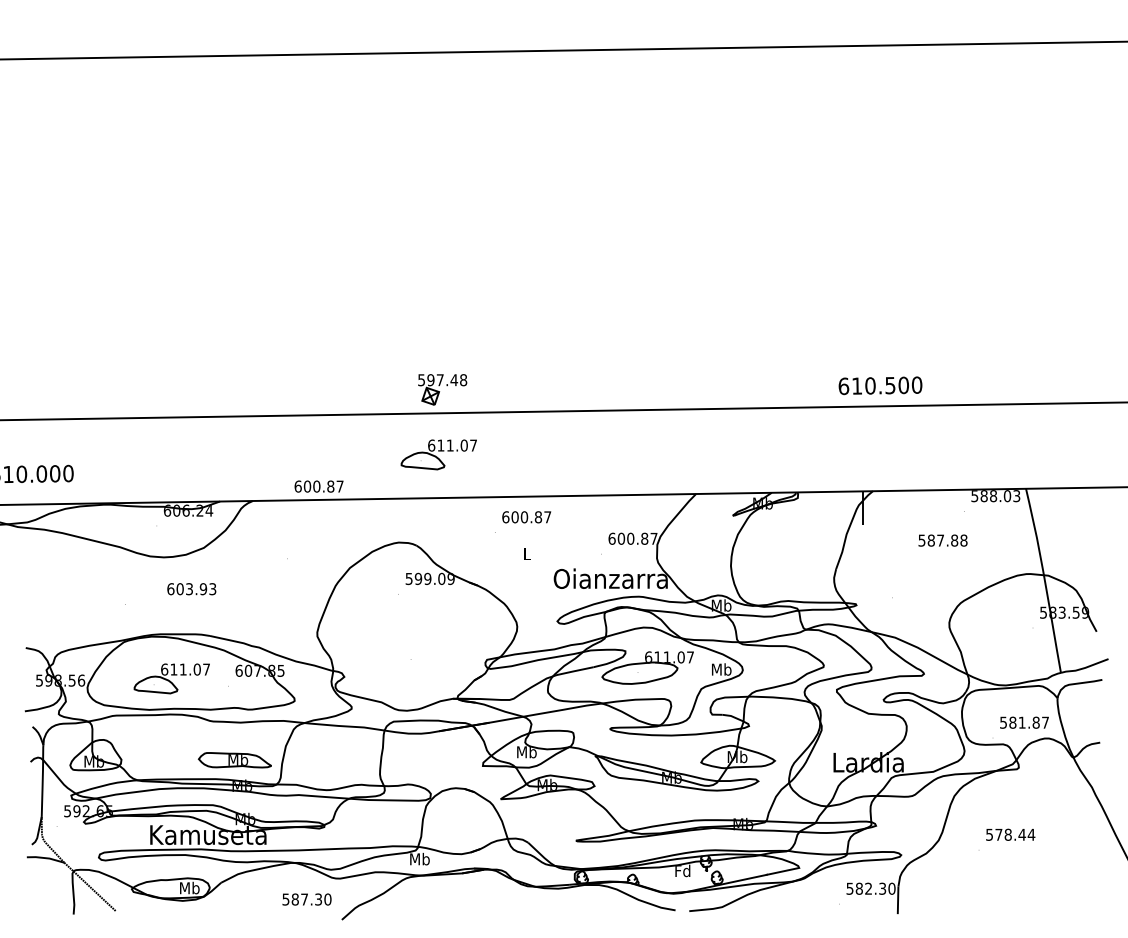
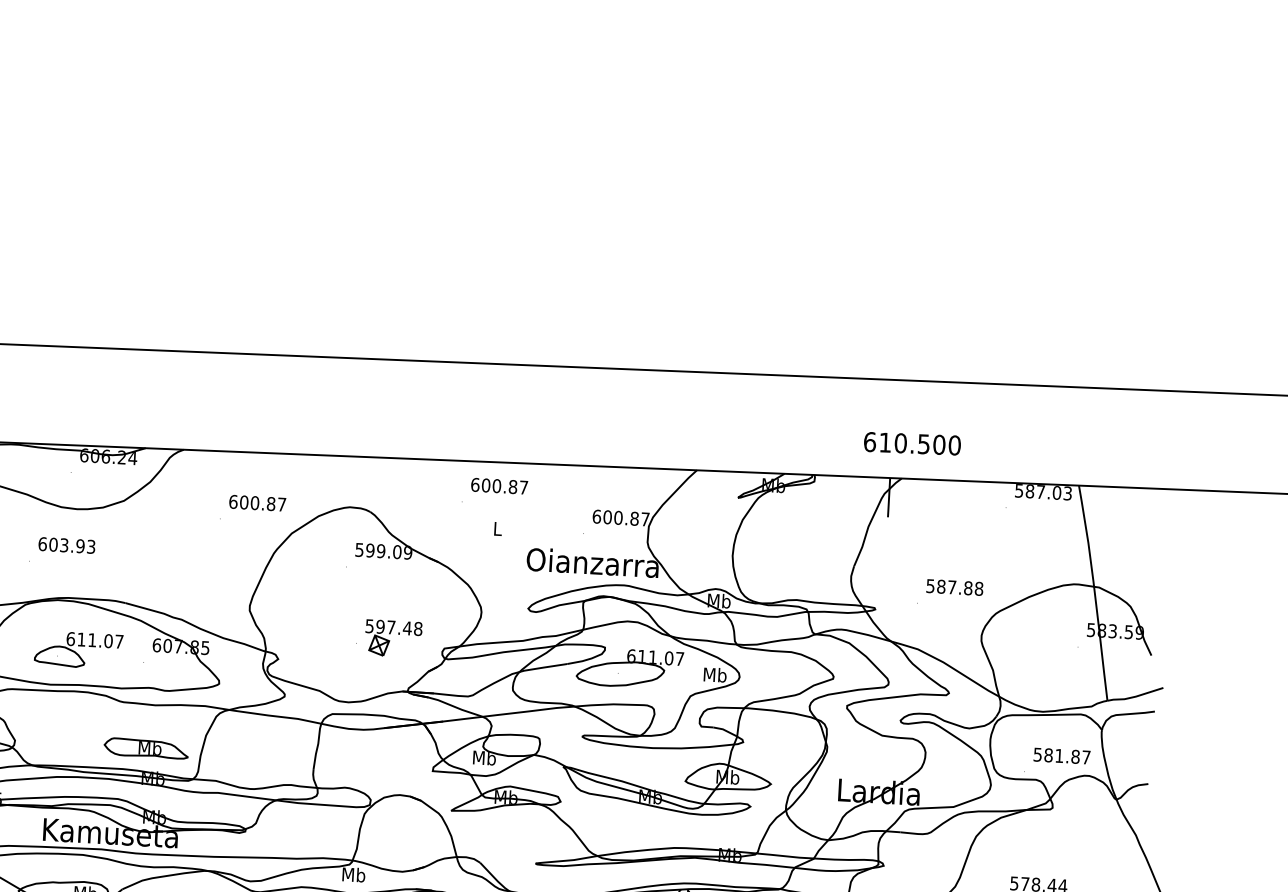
text: (880, 385) -> (912, 443), moved
part: (442, 389) -> (393, 638), moved
part: (438, 454) -> (401, 407), removed
text: (318, 486) -> (256, 503), moved
text: (993, 496) -> (1040, 492), 588.03 -> 587.03
text: (942, 540) -> (954, 587), moved
text: (191, 589) -> (66, 545), moved

